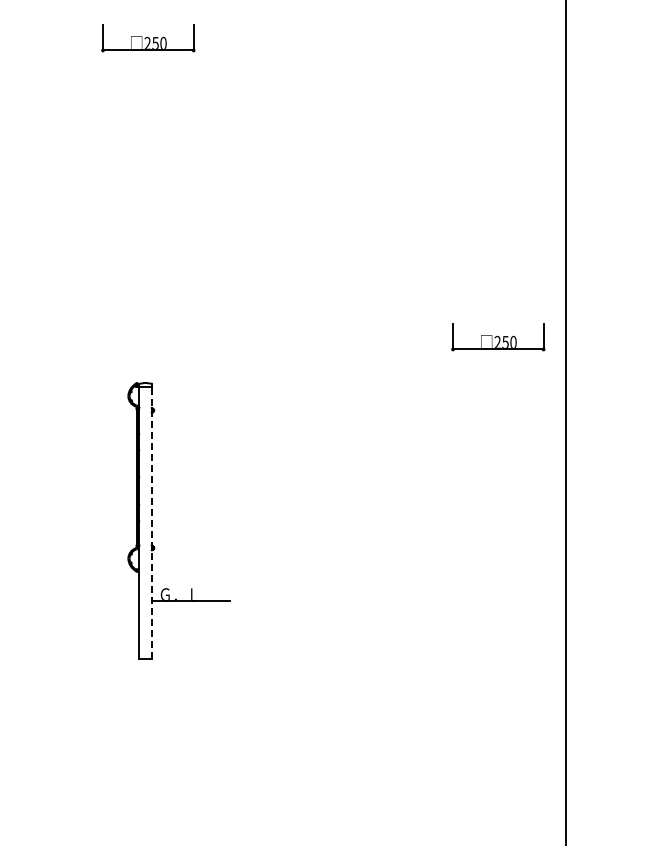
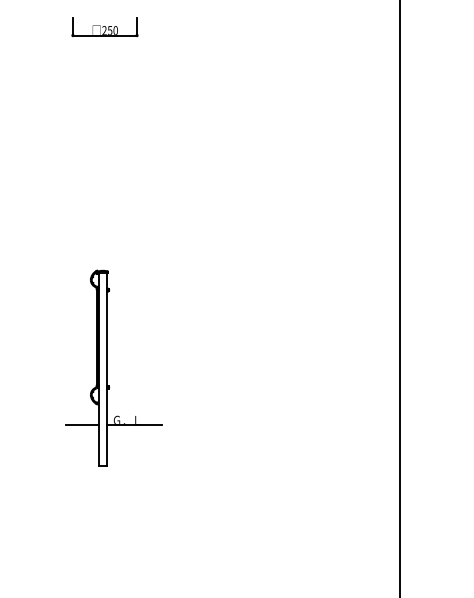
part: (498, 337) -> (352, 238), removed
line: (151, 522) -> (107, 369), dashed -> solid
line: (116, 600) -> (82, 424), added

